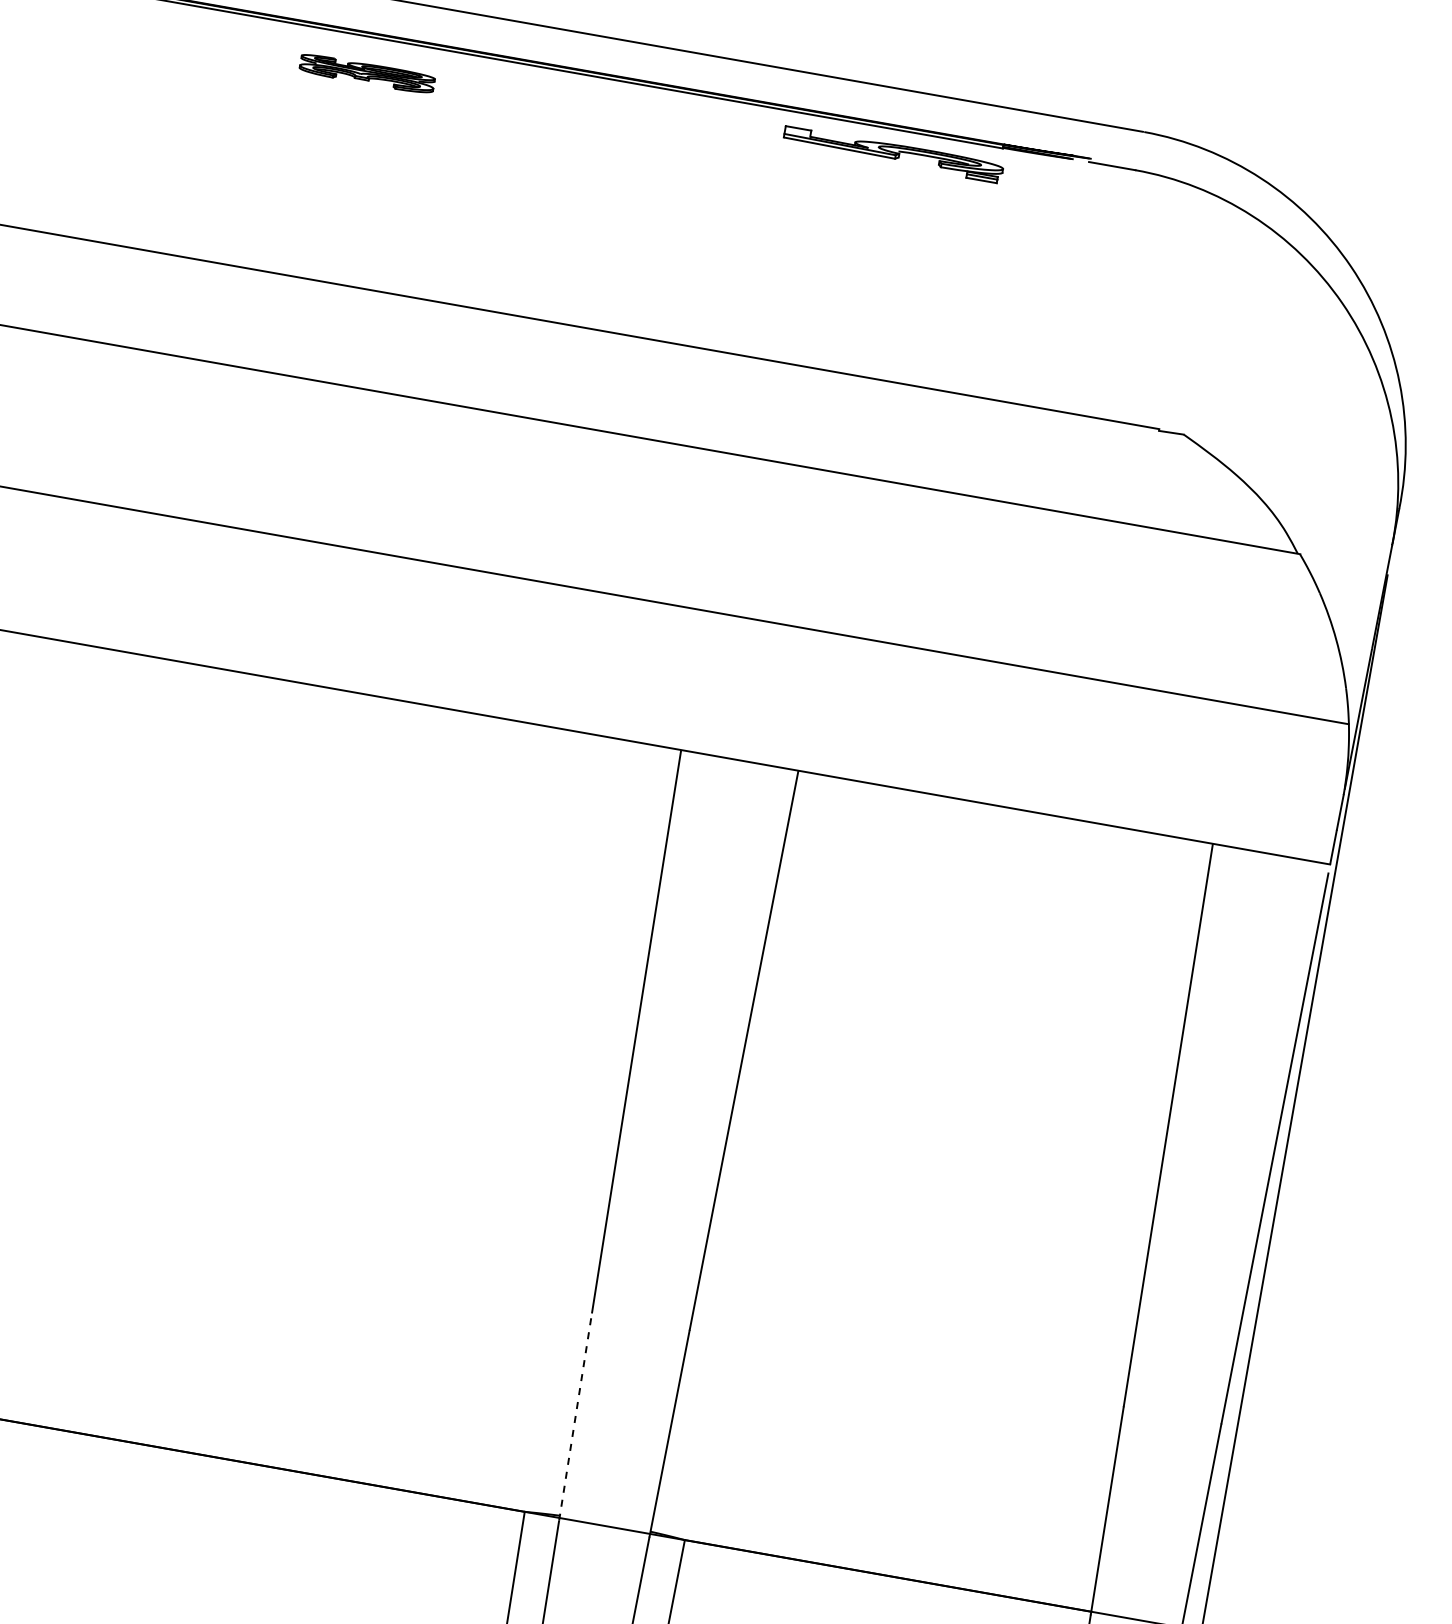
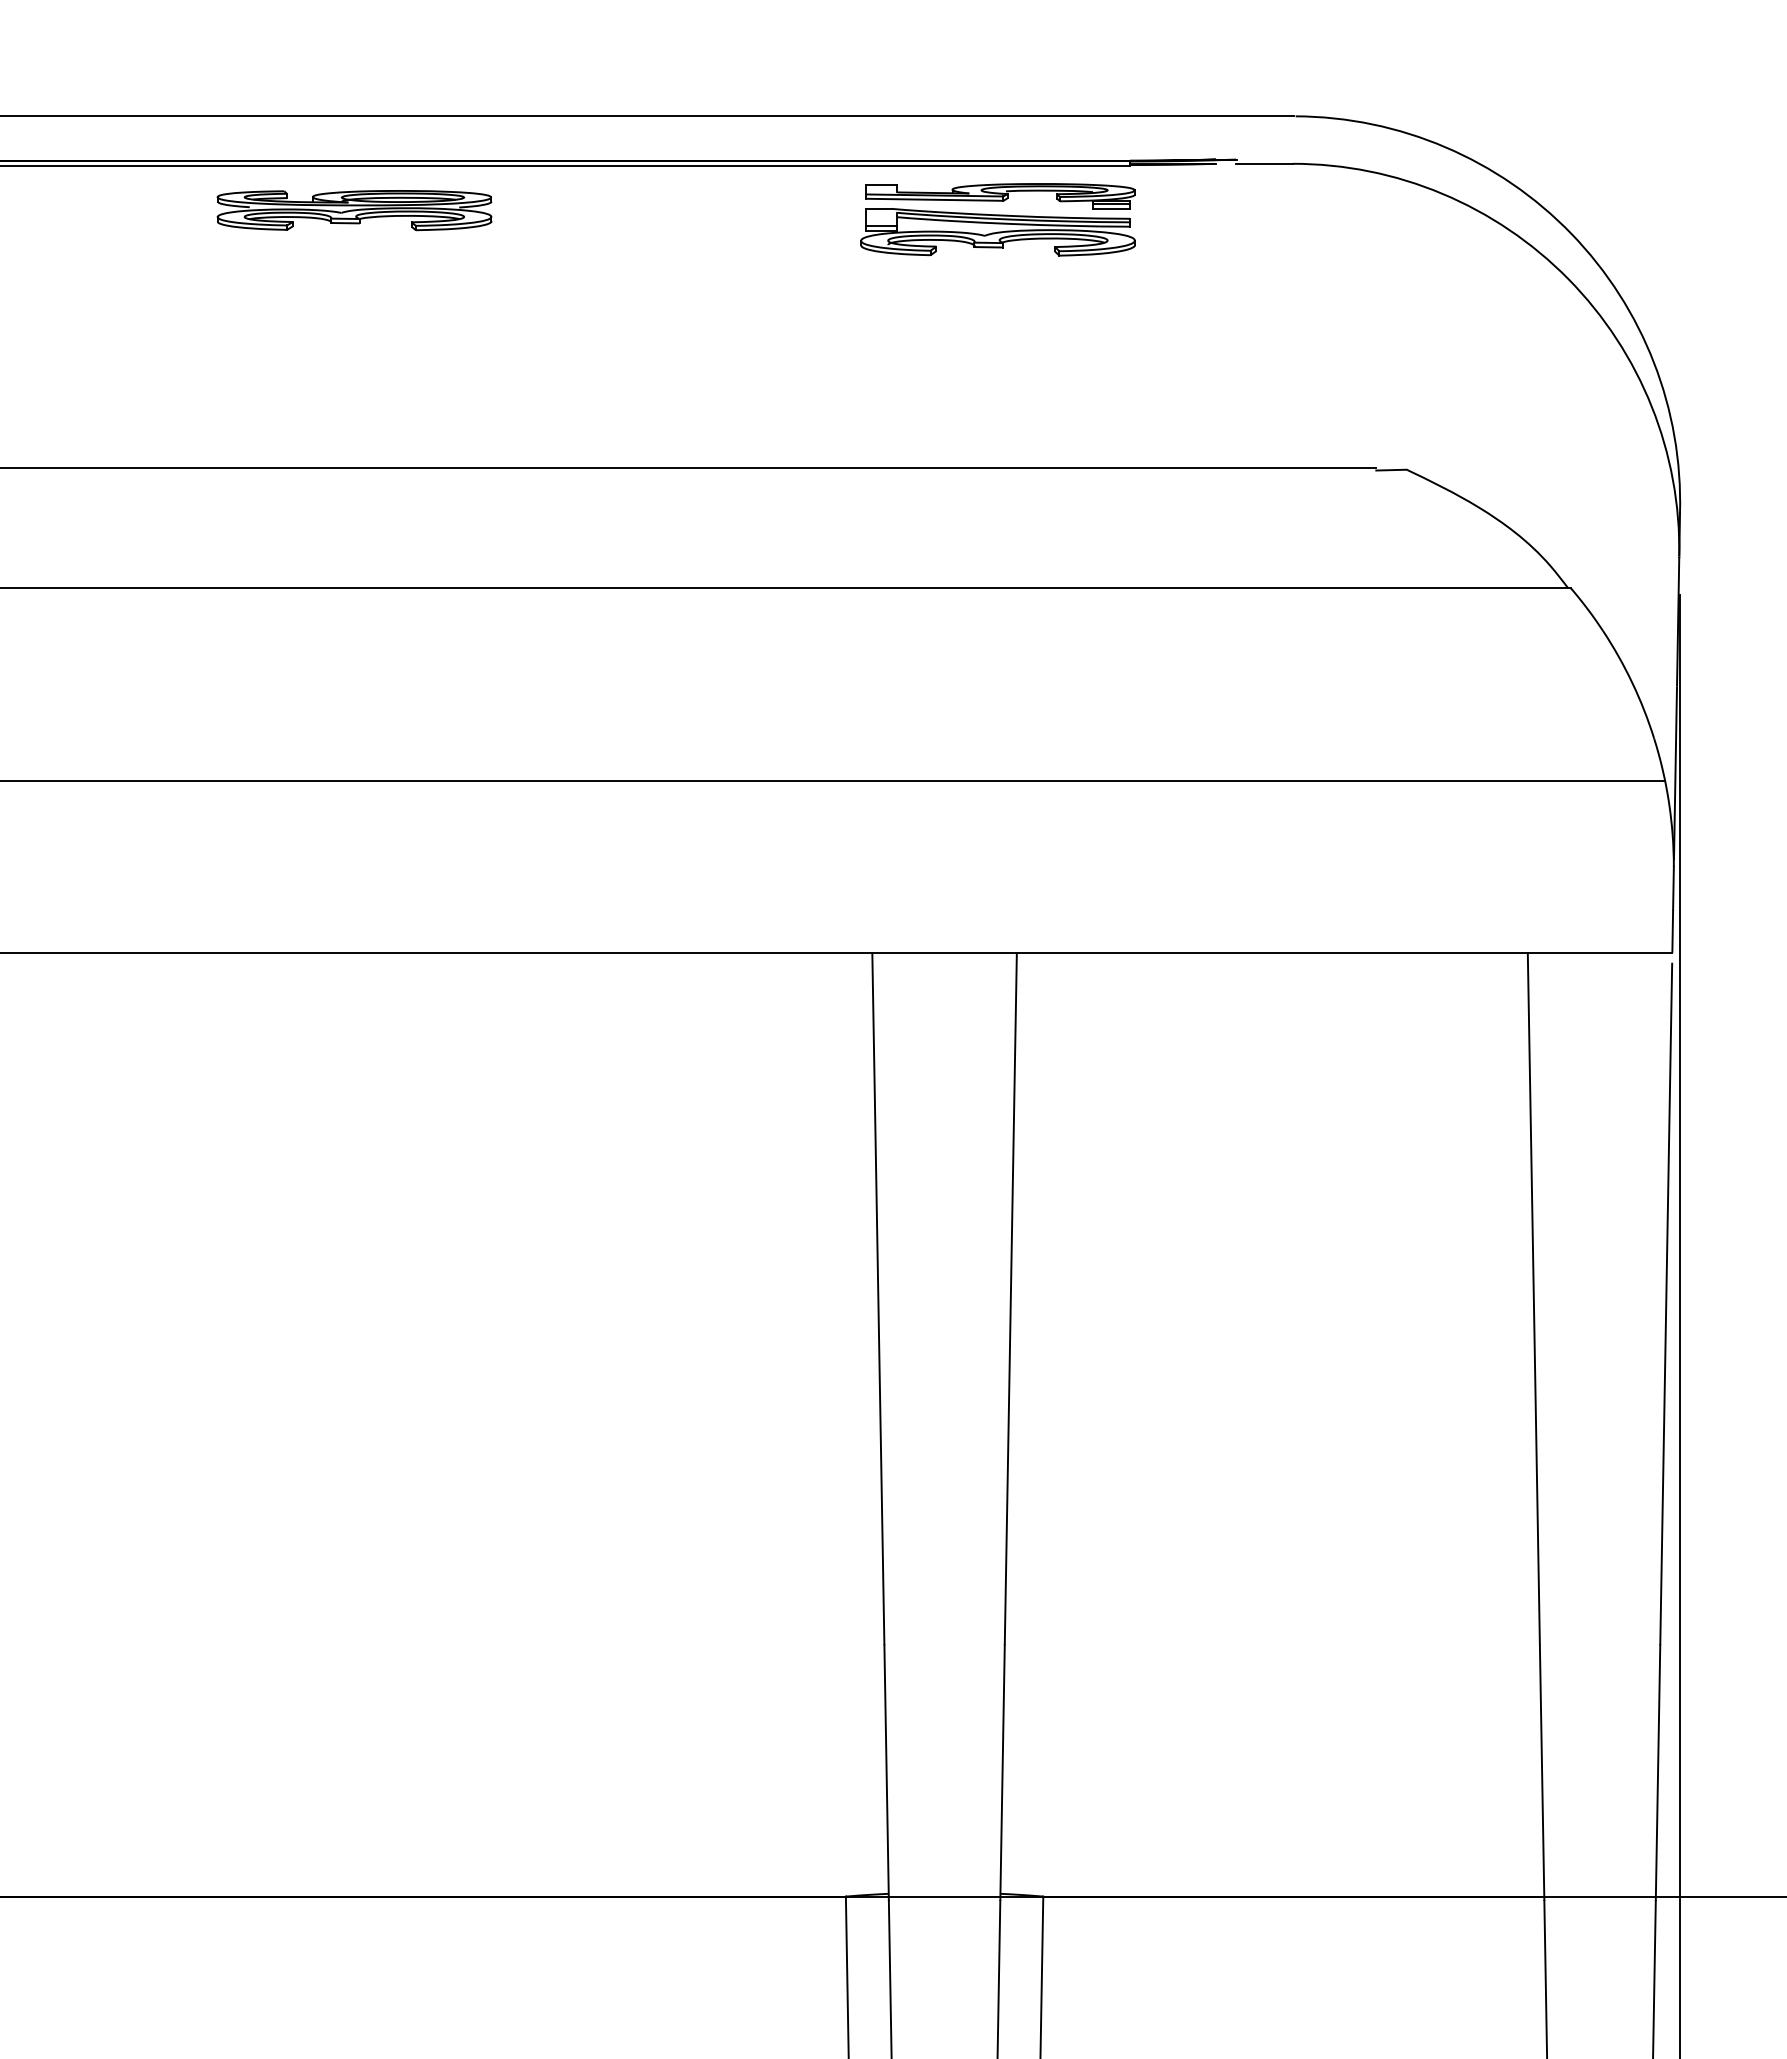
part: (367, 73) -> (354, 210), size x1.67
part: (885, 183) -> (997, 232), added
line: (575, 1416) -> (886, 1772), dashed -> solid

